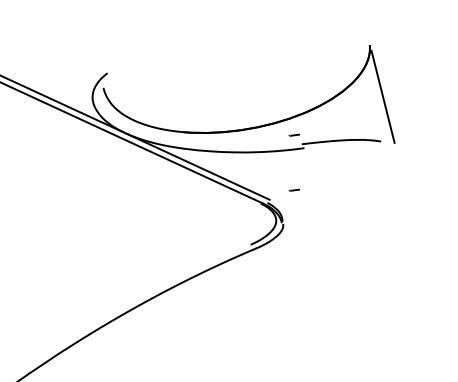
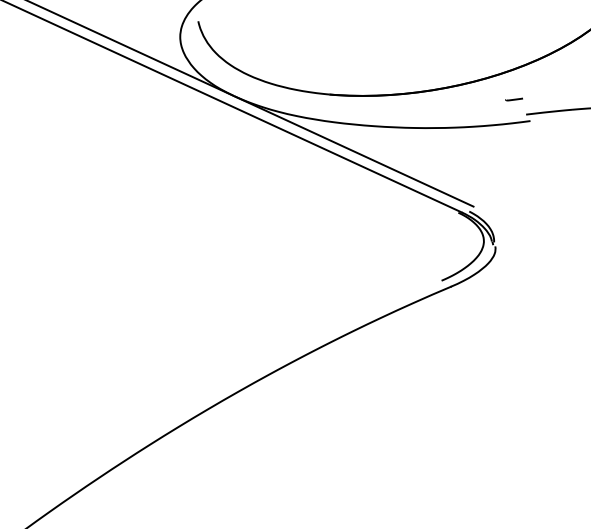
curve: (293, 189) -> (512, 189), removed

